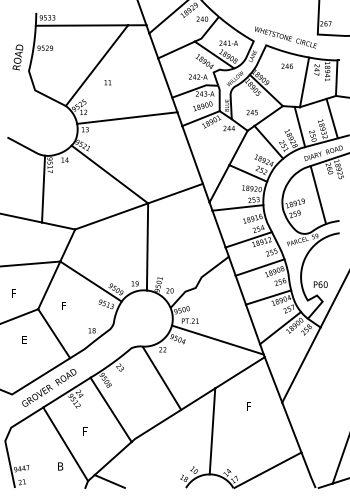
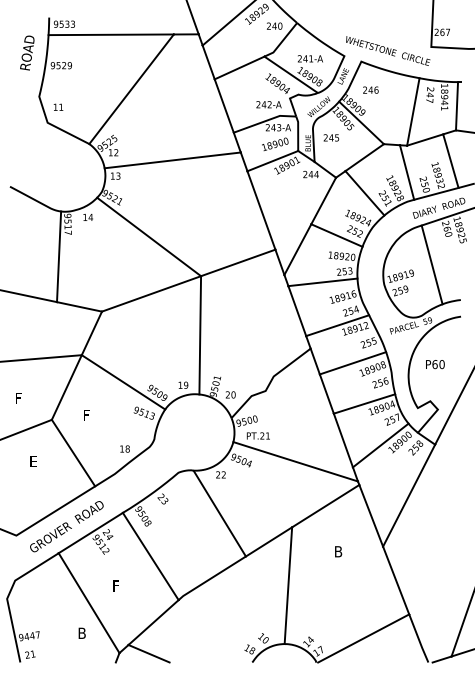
text: (18, 57) -> (27, 52), moved
text: (286, 65) -> (370, 89), moved
text: (107, 82) -> (58, 106), moved
text: (252, 112) -> (331, 137), moved
text: (320, 284) -> (435, 364), moved
text: (249, 406) -> (338, 551), F -> B

